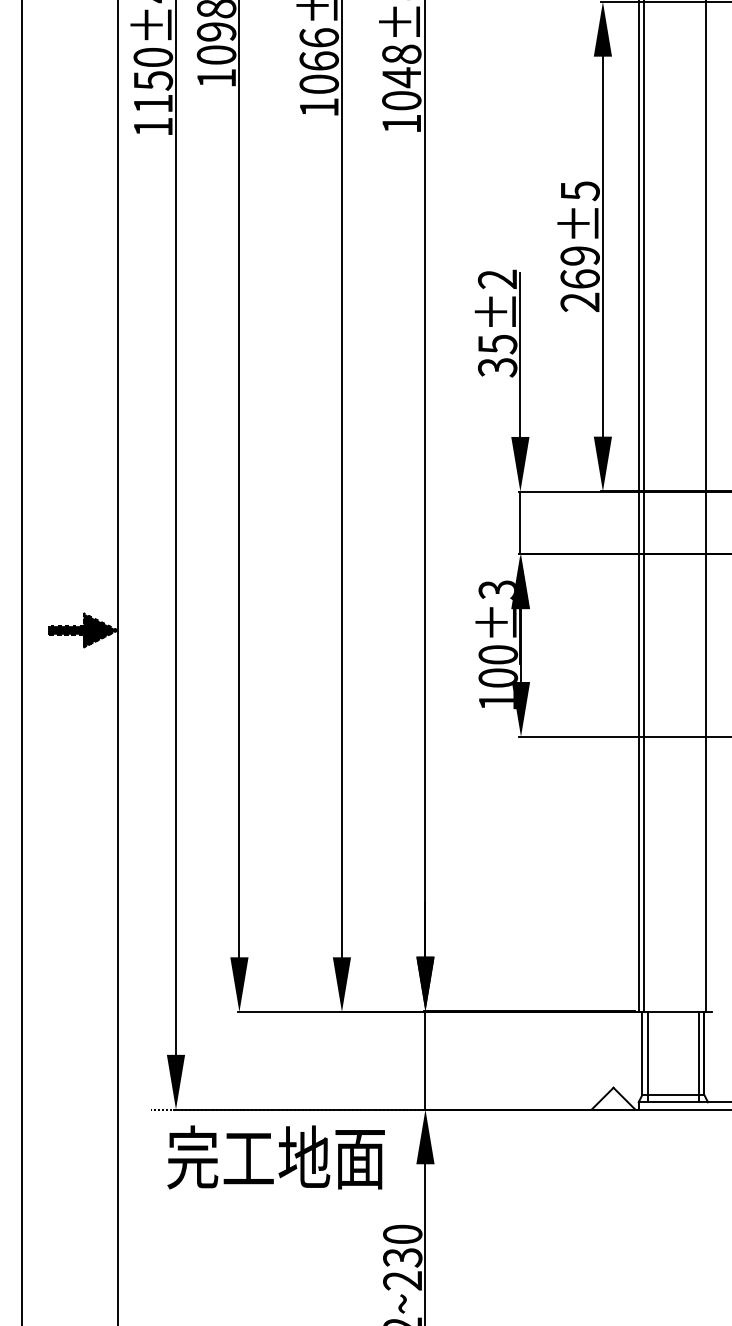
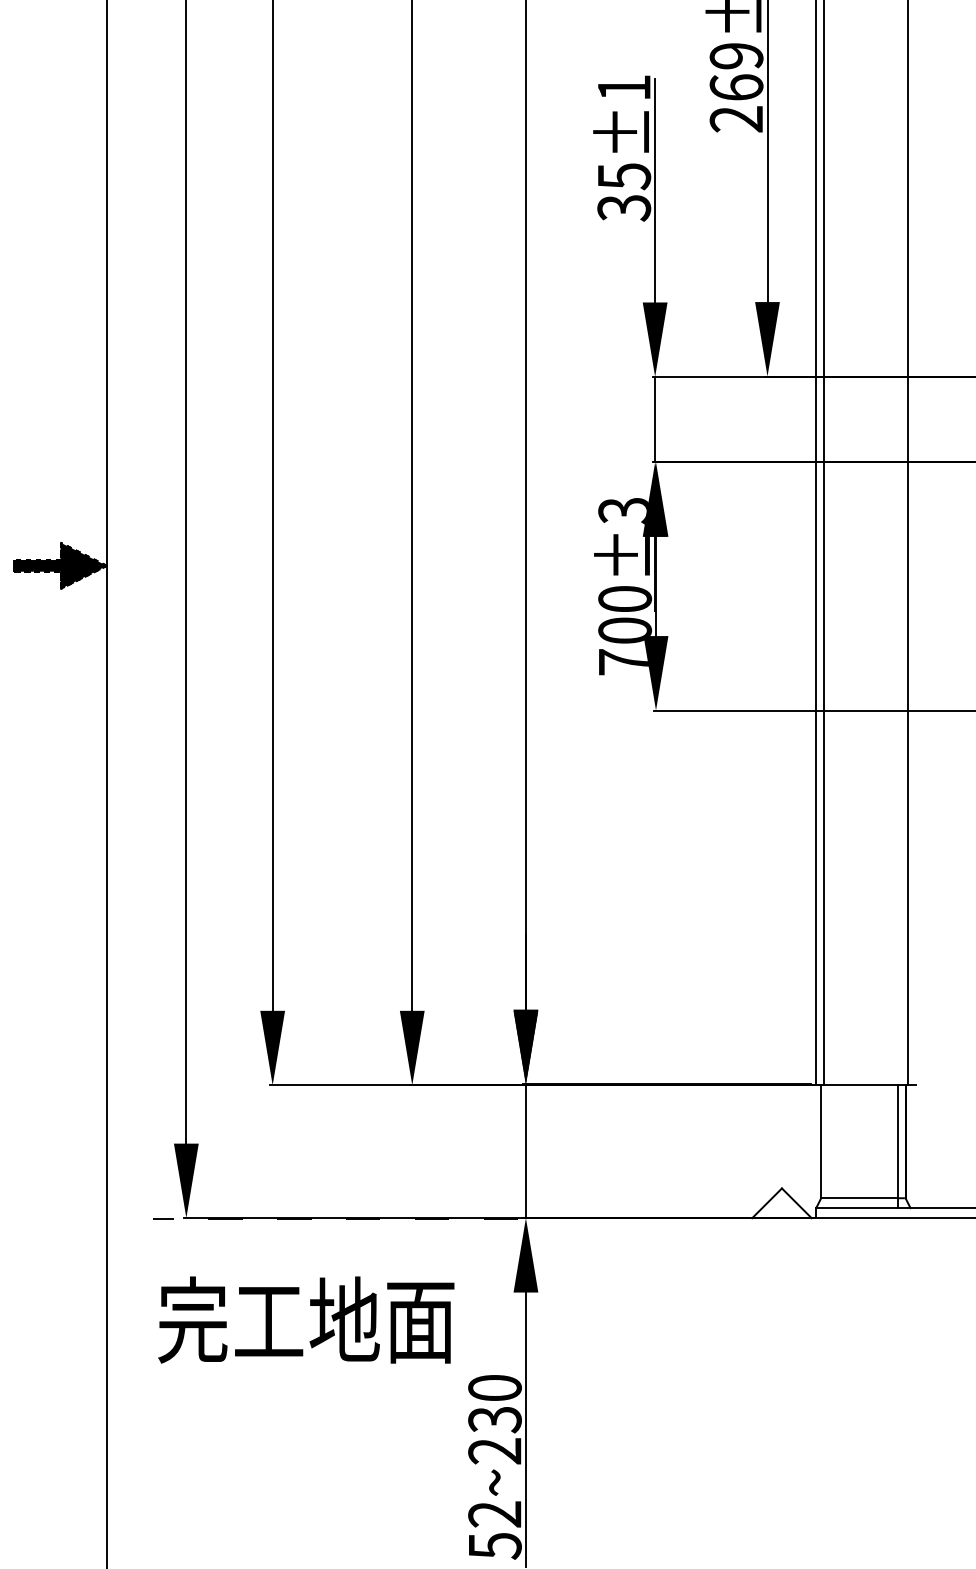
text: (496, 278) -> (622, 86), 35±2 -> 35±1
text: (497, 700) -> (624, 661), 100±3 -> 700±3
line: (647, 1057) -> (828, 1147), removed
text: (275, 1157) -> (305, 1320), moved

